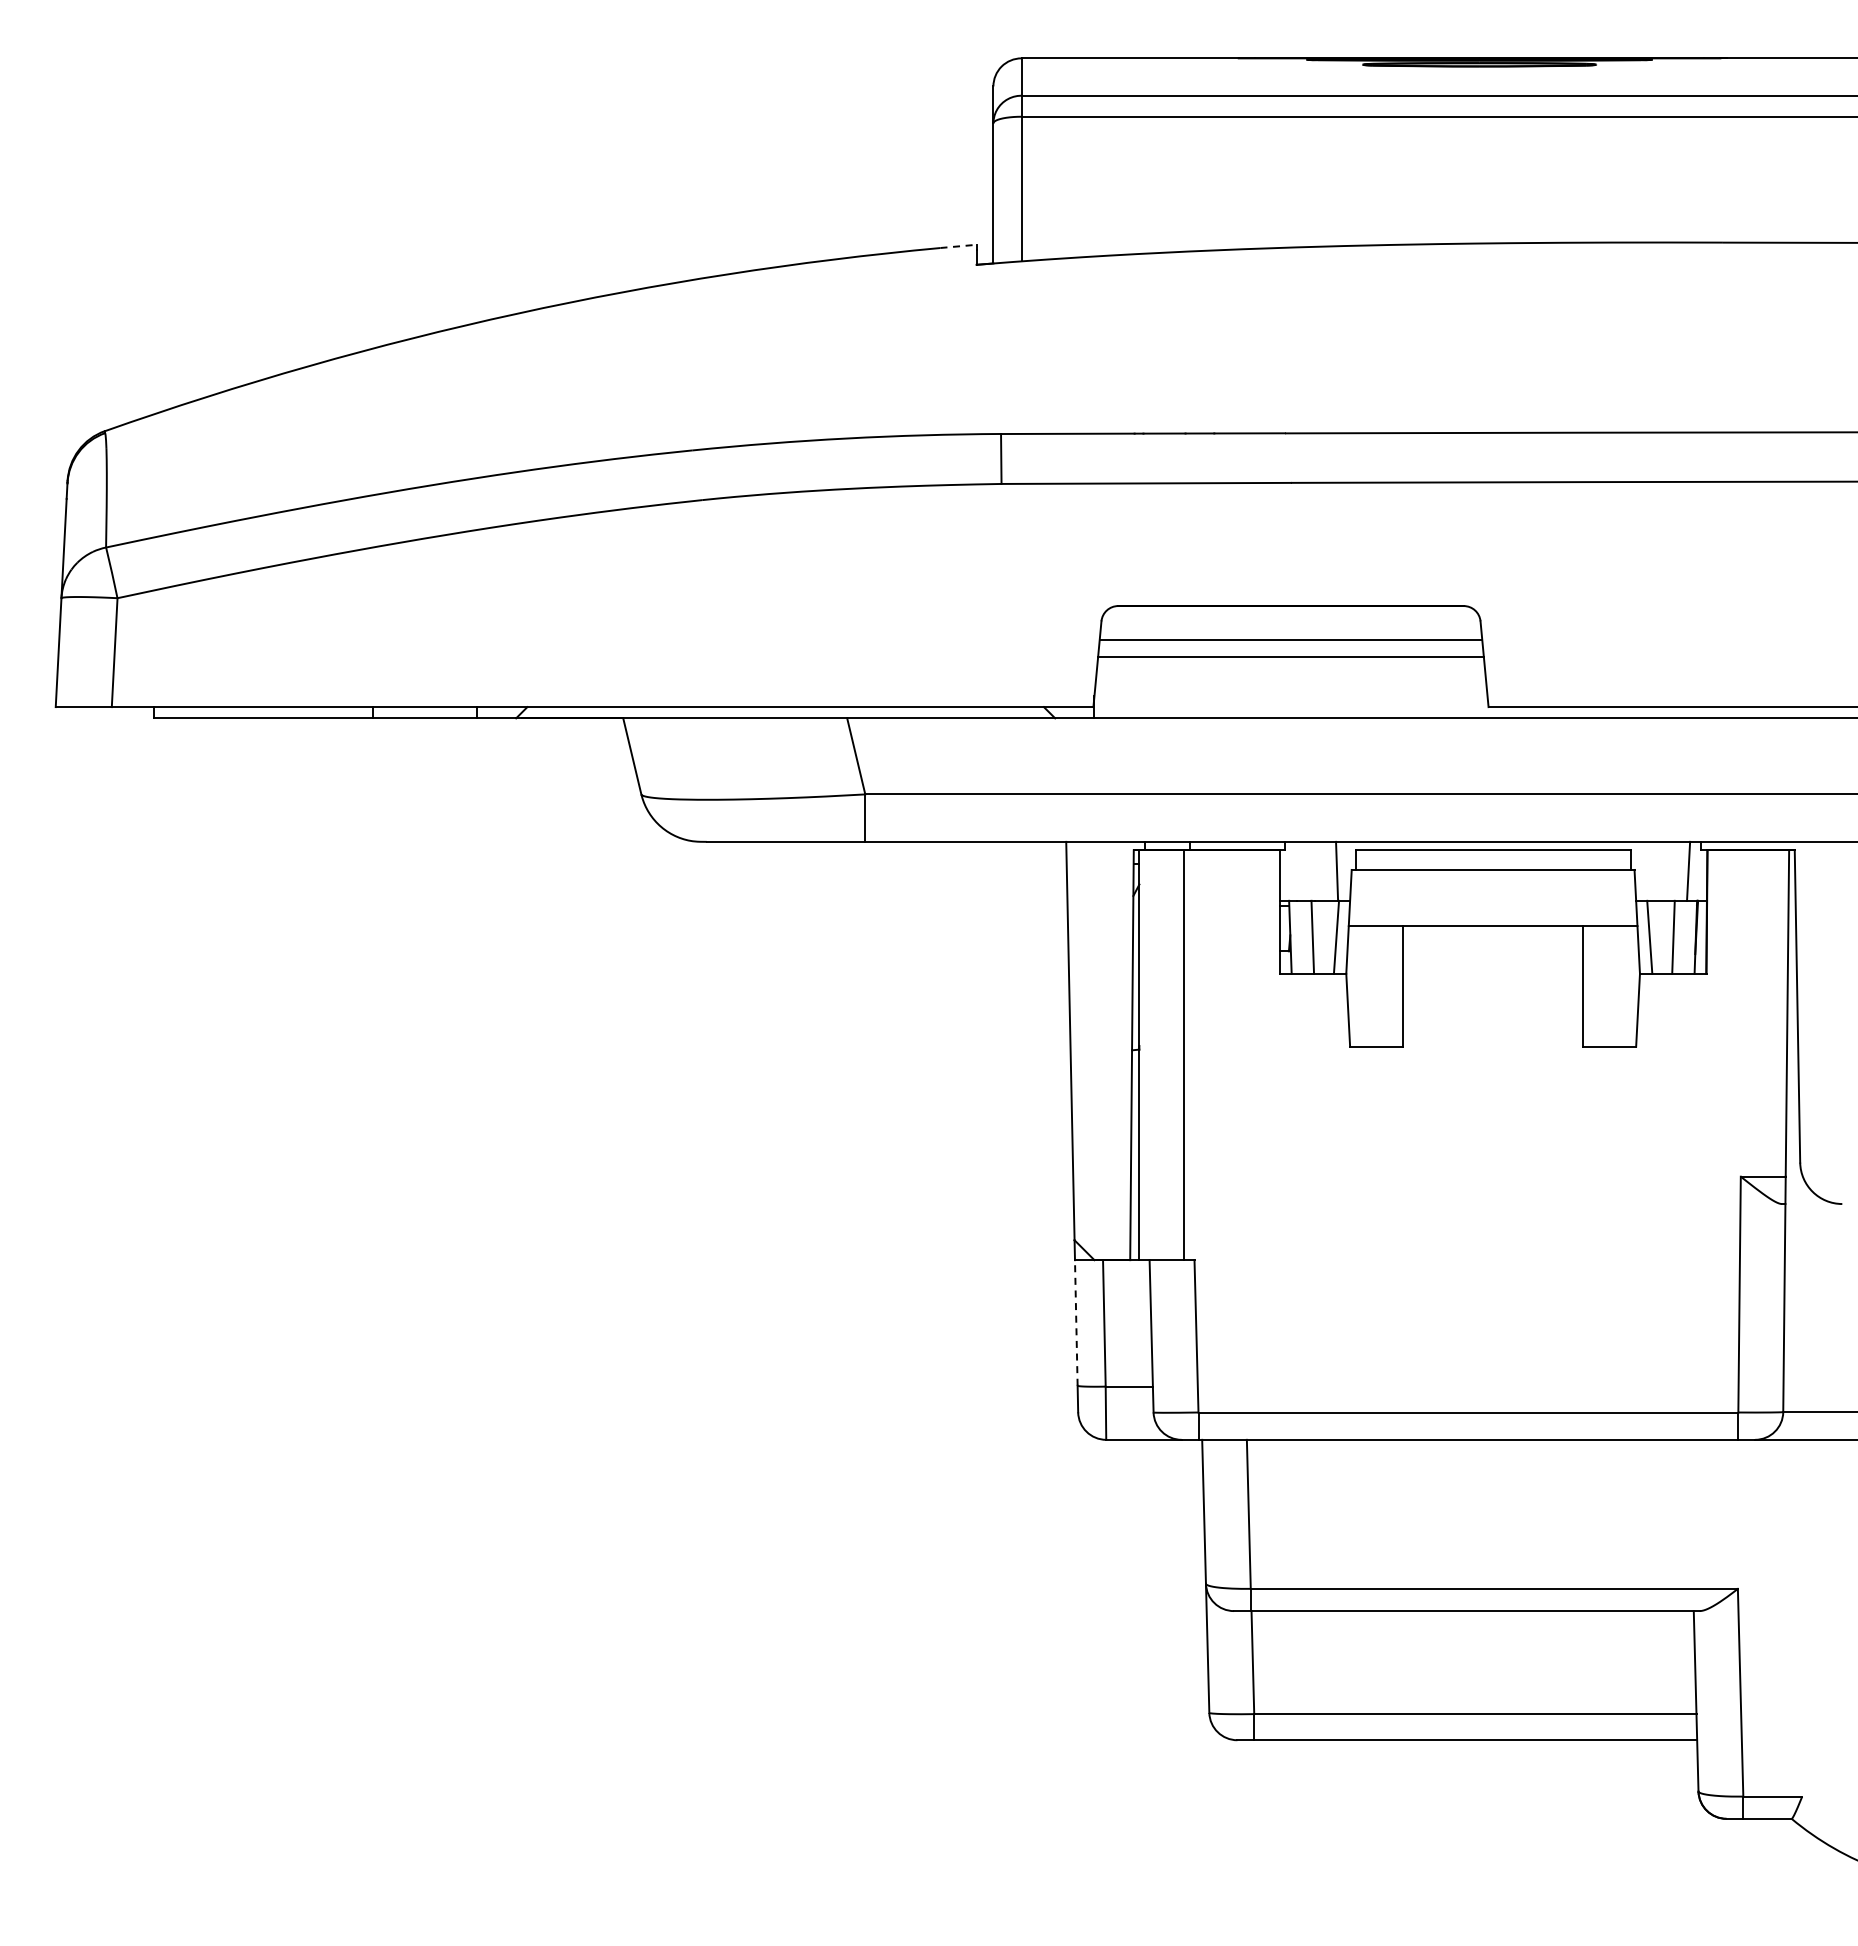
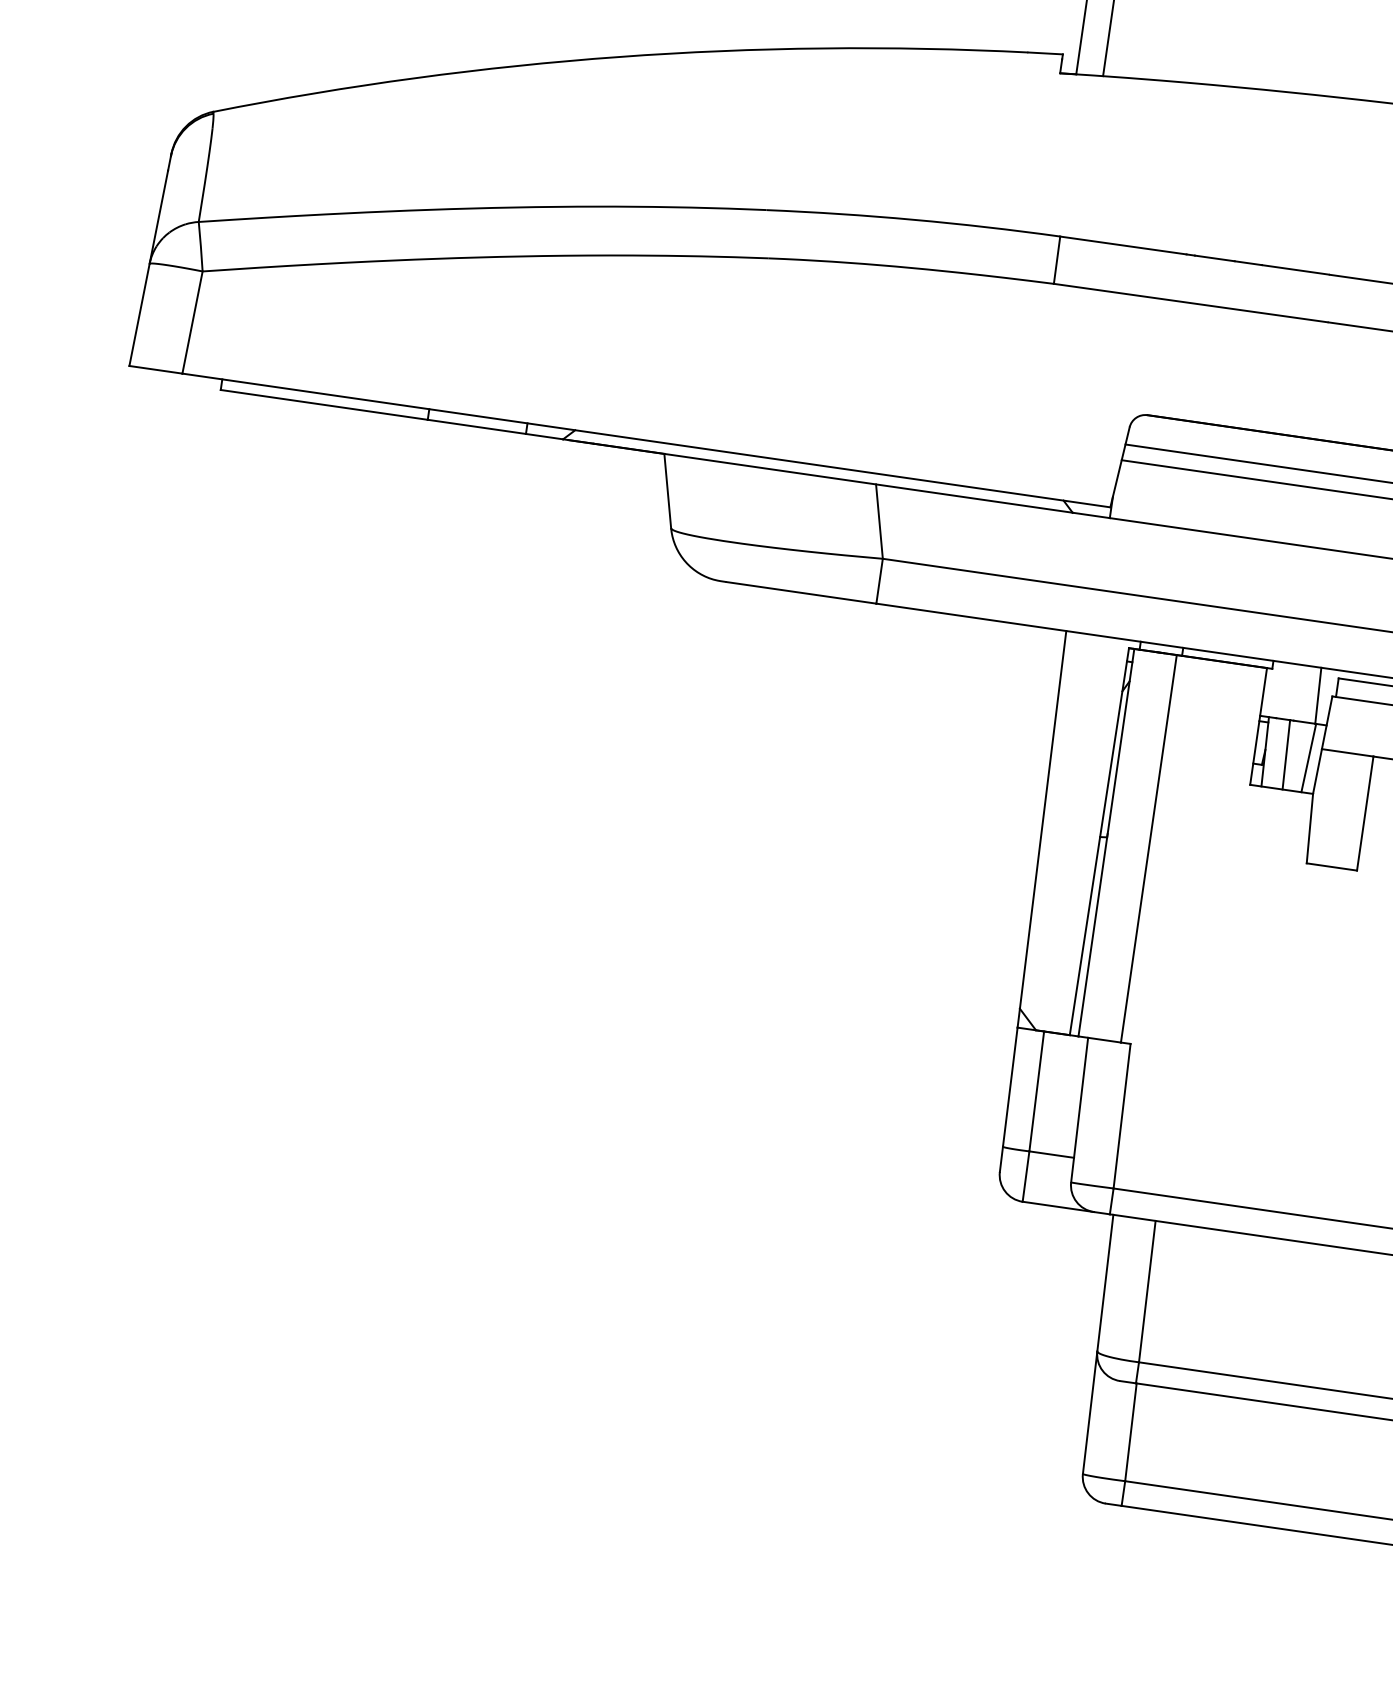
line: (959, 246) -> (1046, 53), dashed -> solid
line: (1076, 1322) -> (1010, 1086), dashed -> solid

